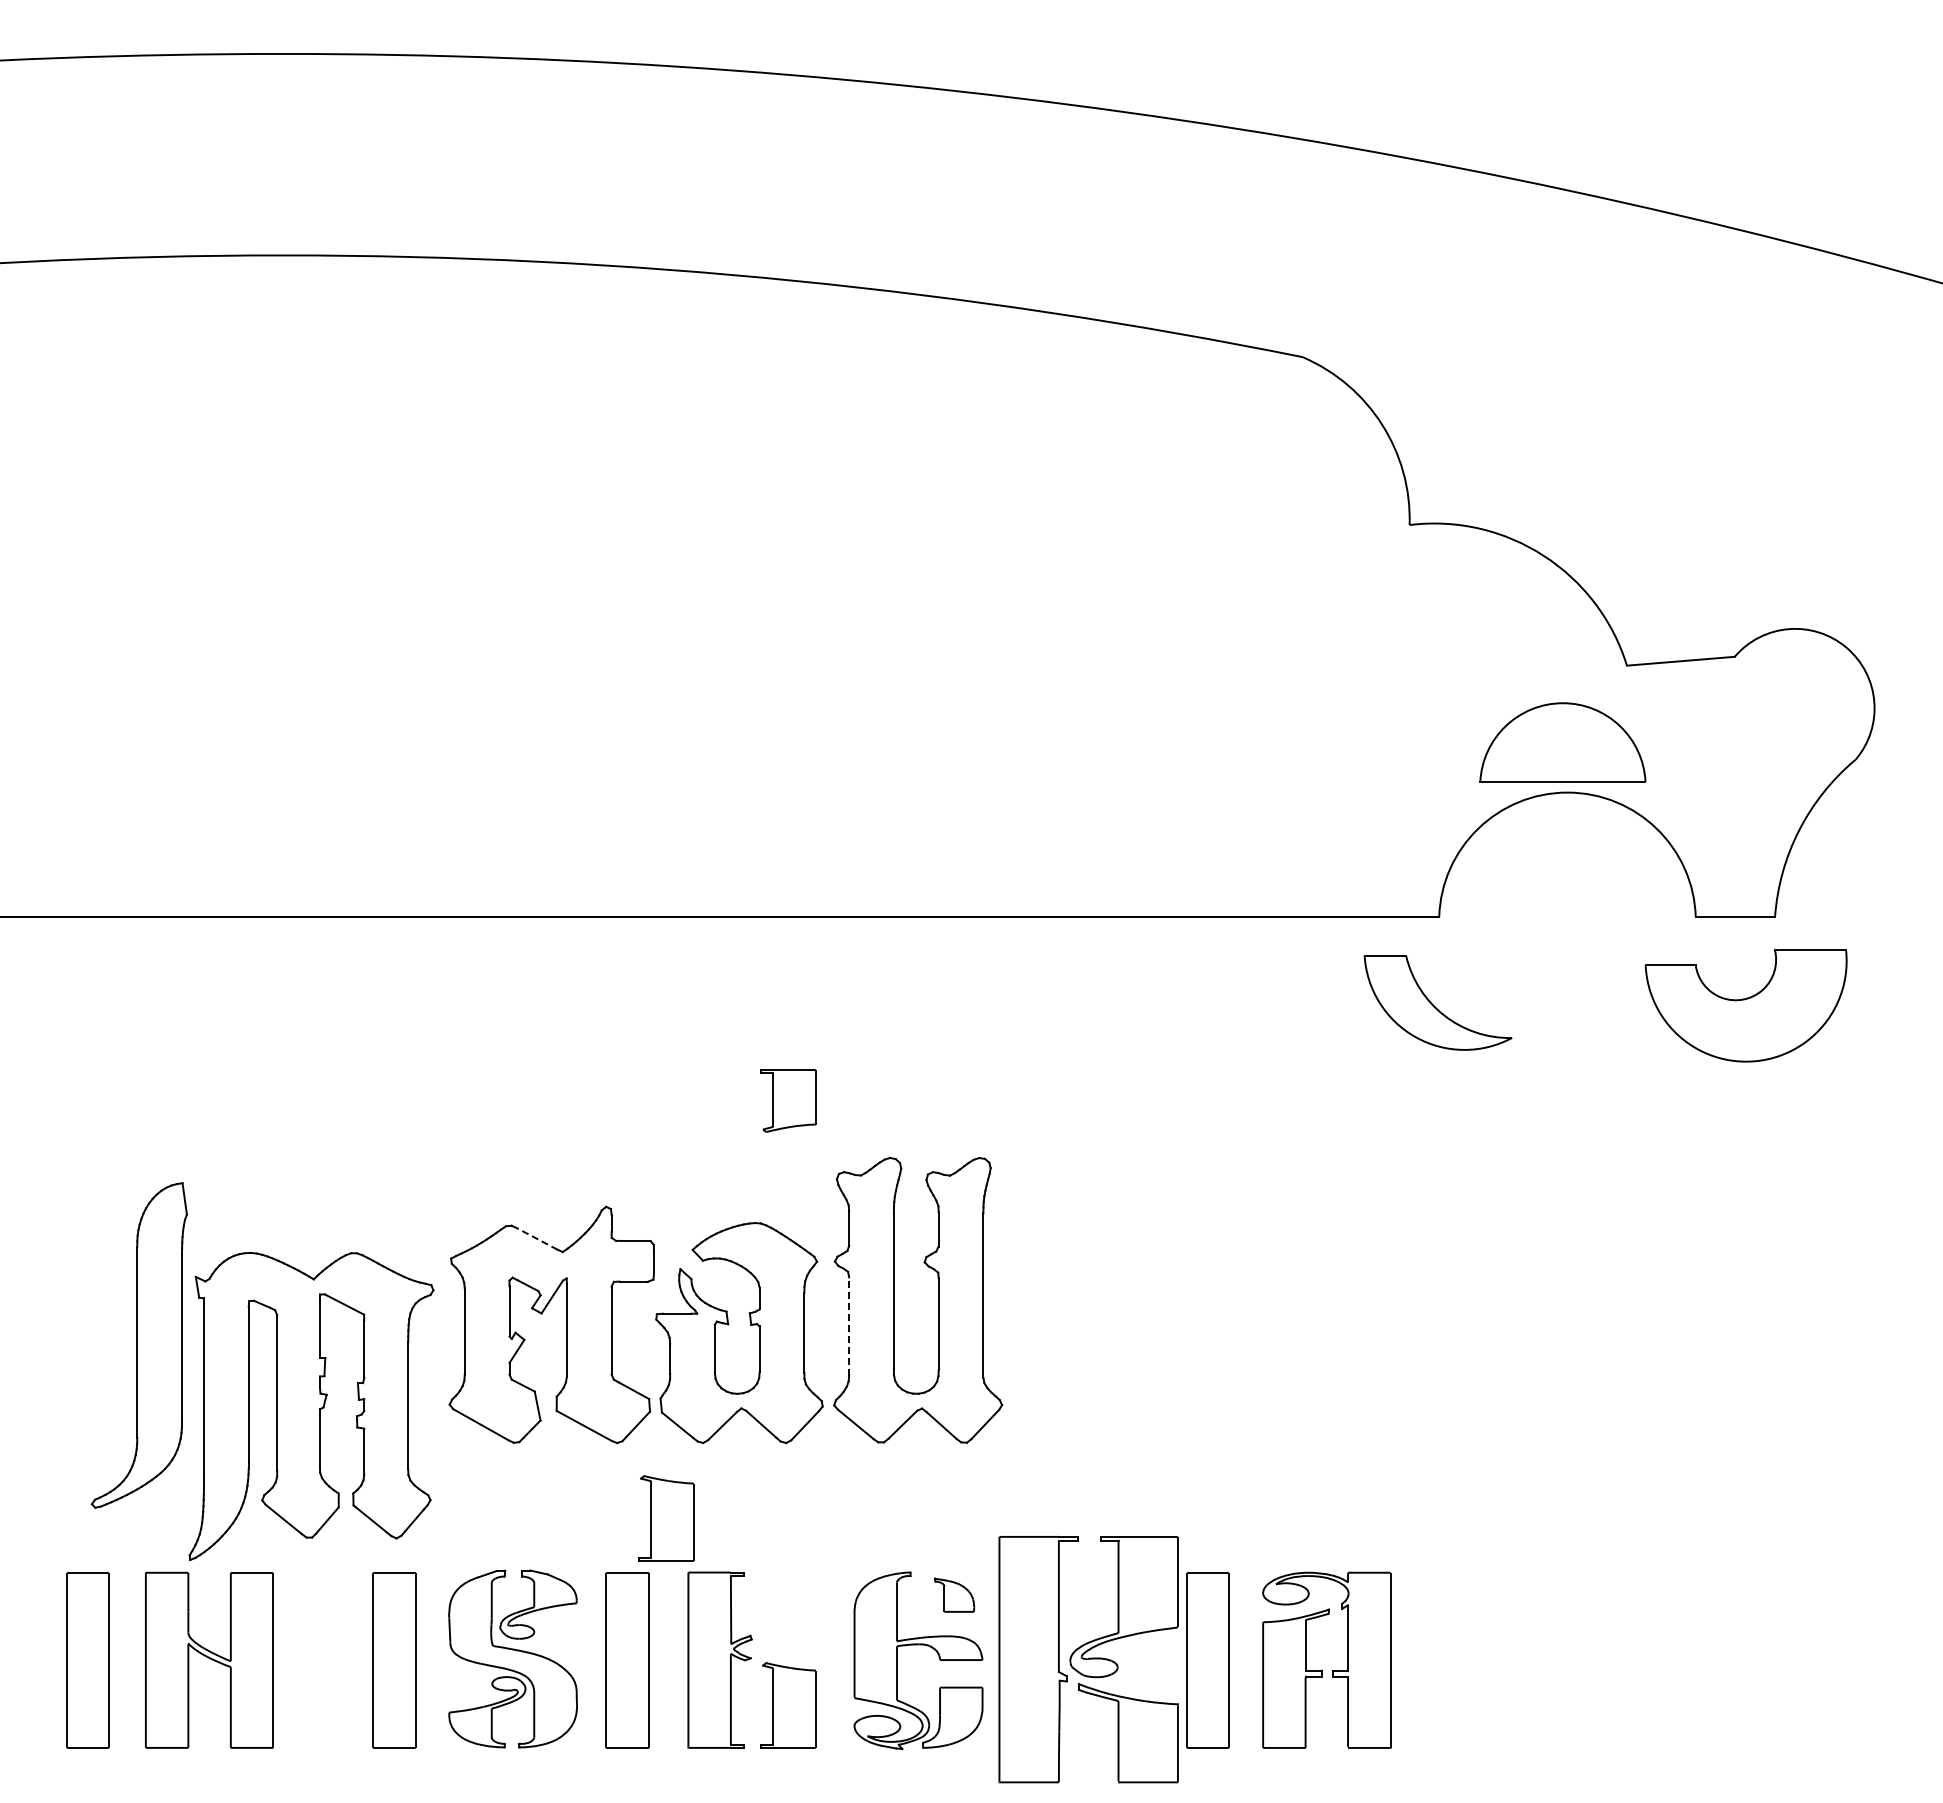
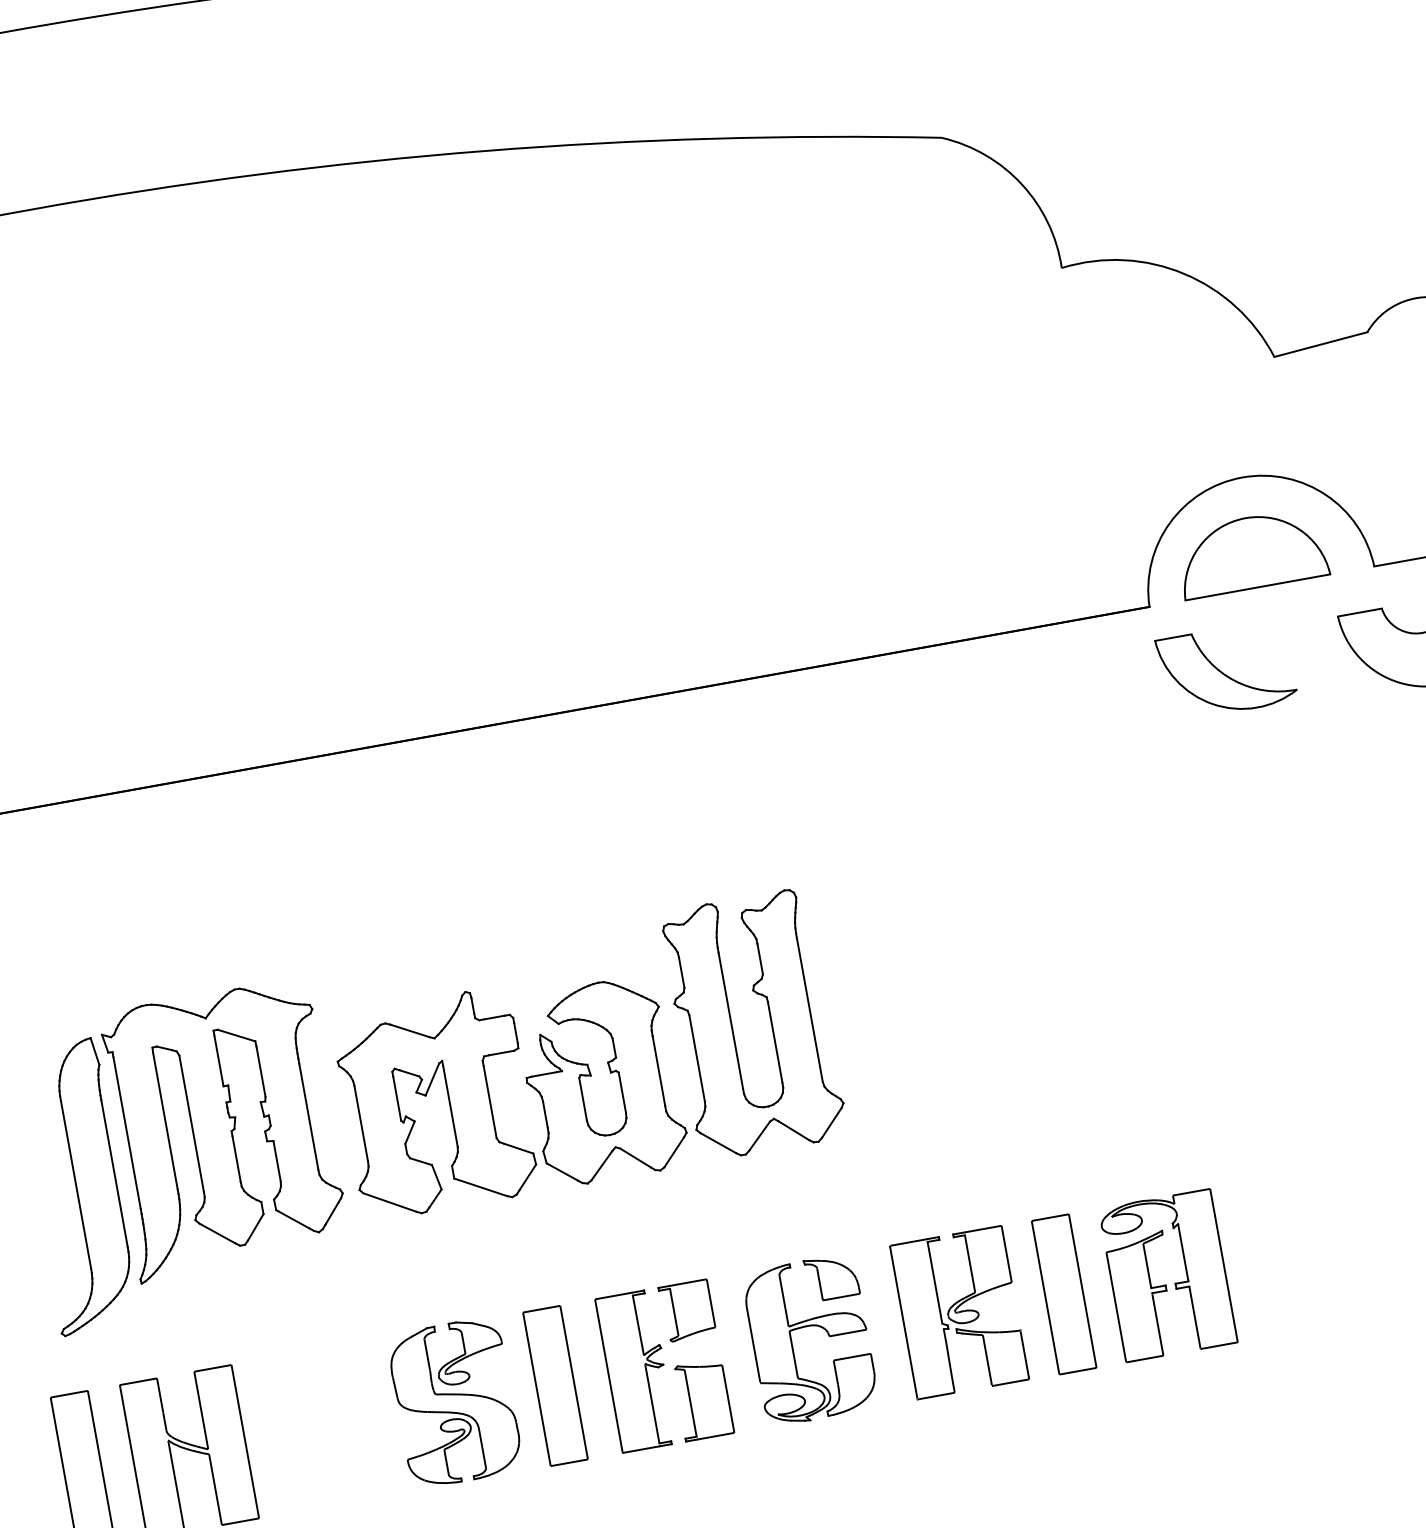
part: (1562, 742) -> (1251, 552), moved
part: (1437, 1002) -> (1226, 670), moved
part: (788, 1100) -> (687, 1310), moved
line: (536, 1238) -> (409, 1030), dashed -> solid
line: (849, 1325) -> (697, 1057), dashed -> solid
part: (311, 1406) -> (223, 1130), moved
part: (666, 1518) -> (567, 1255), removed
part: (954, 1594) -> (831, 1276), size x1.43
part: (1088, 1659) -> (959, 1312), size x0.71
part: (394, 1660) -> (351, 1422), removed

